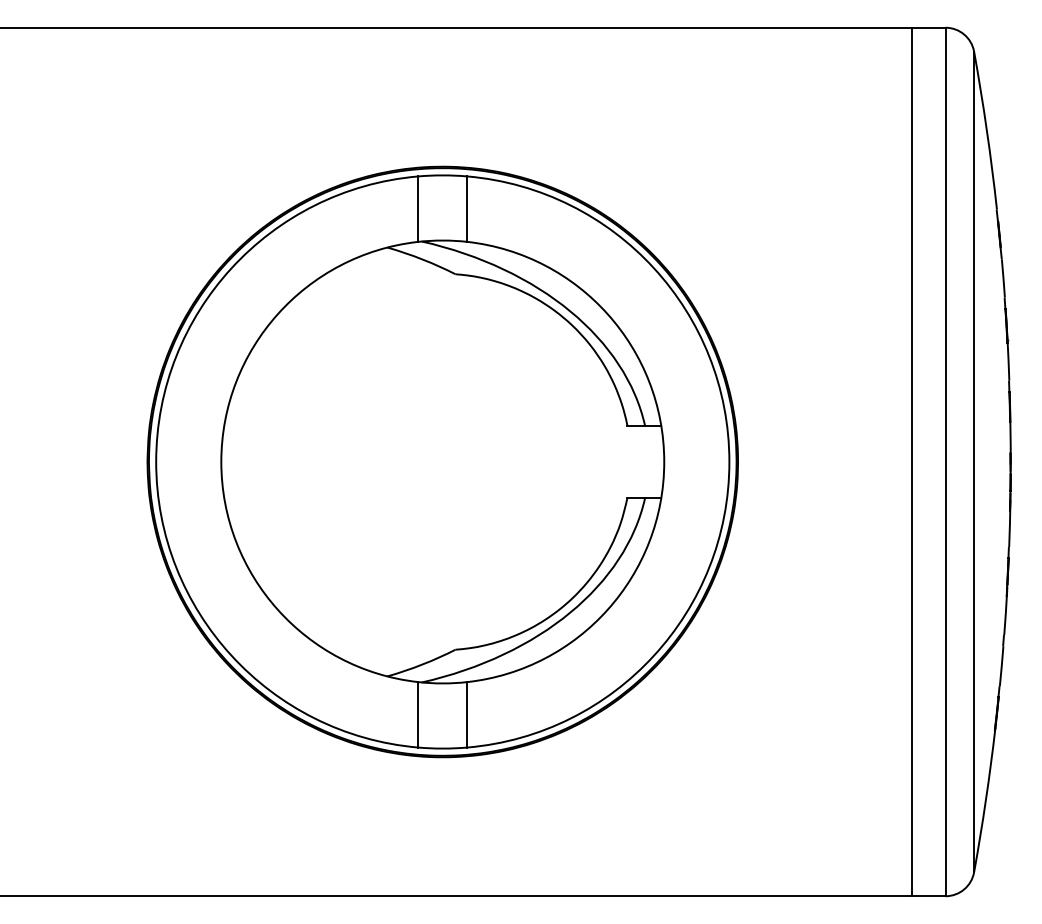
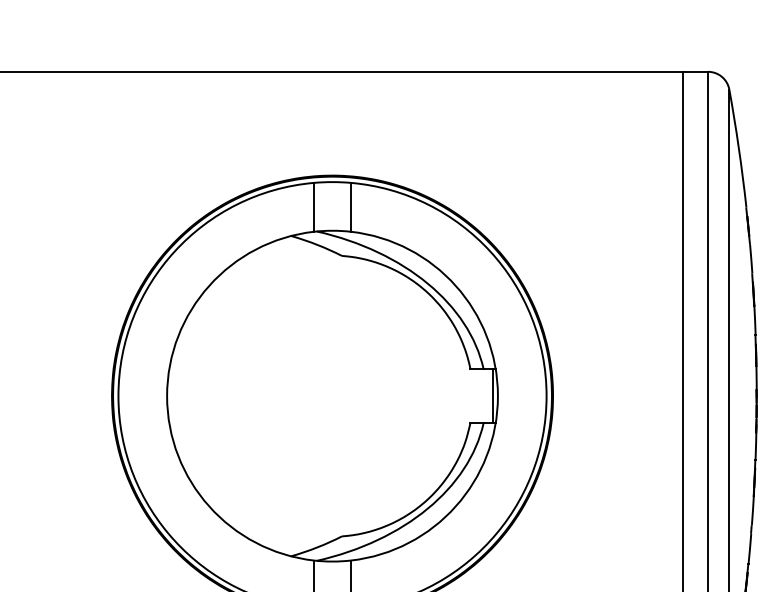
line: (657, 461) -> (492, 395), added

